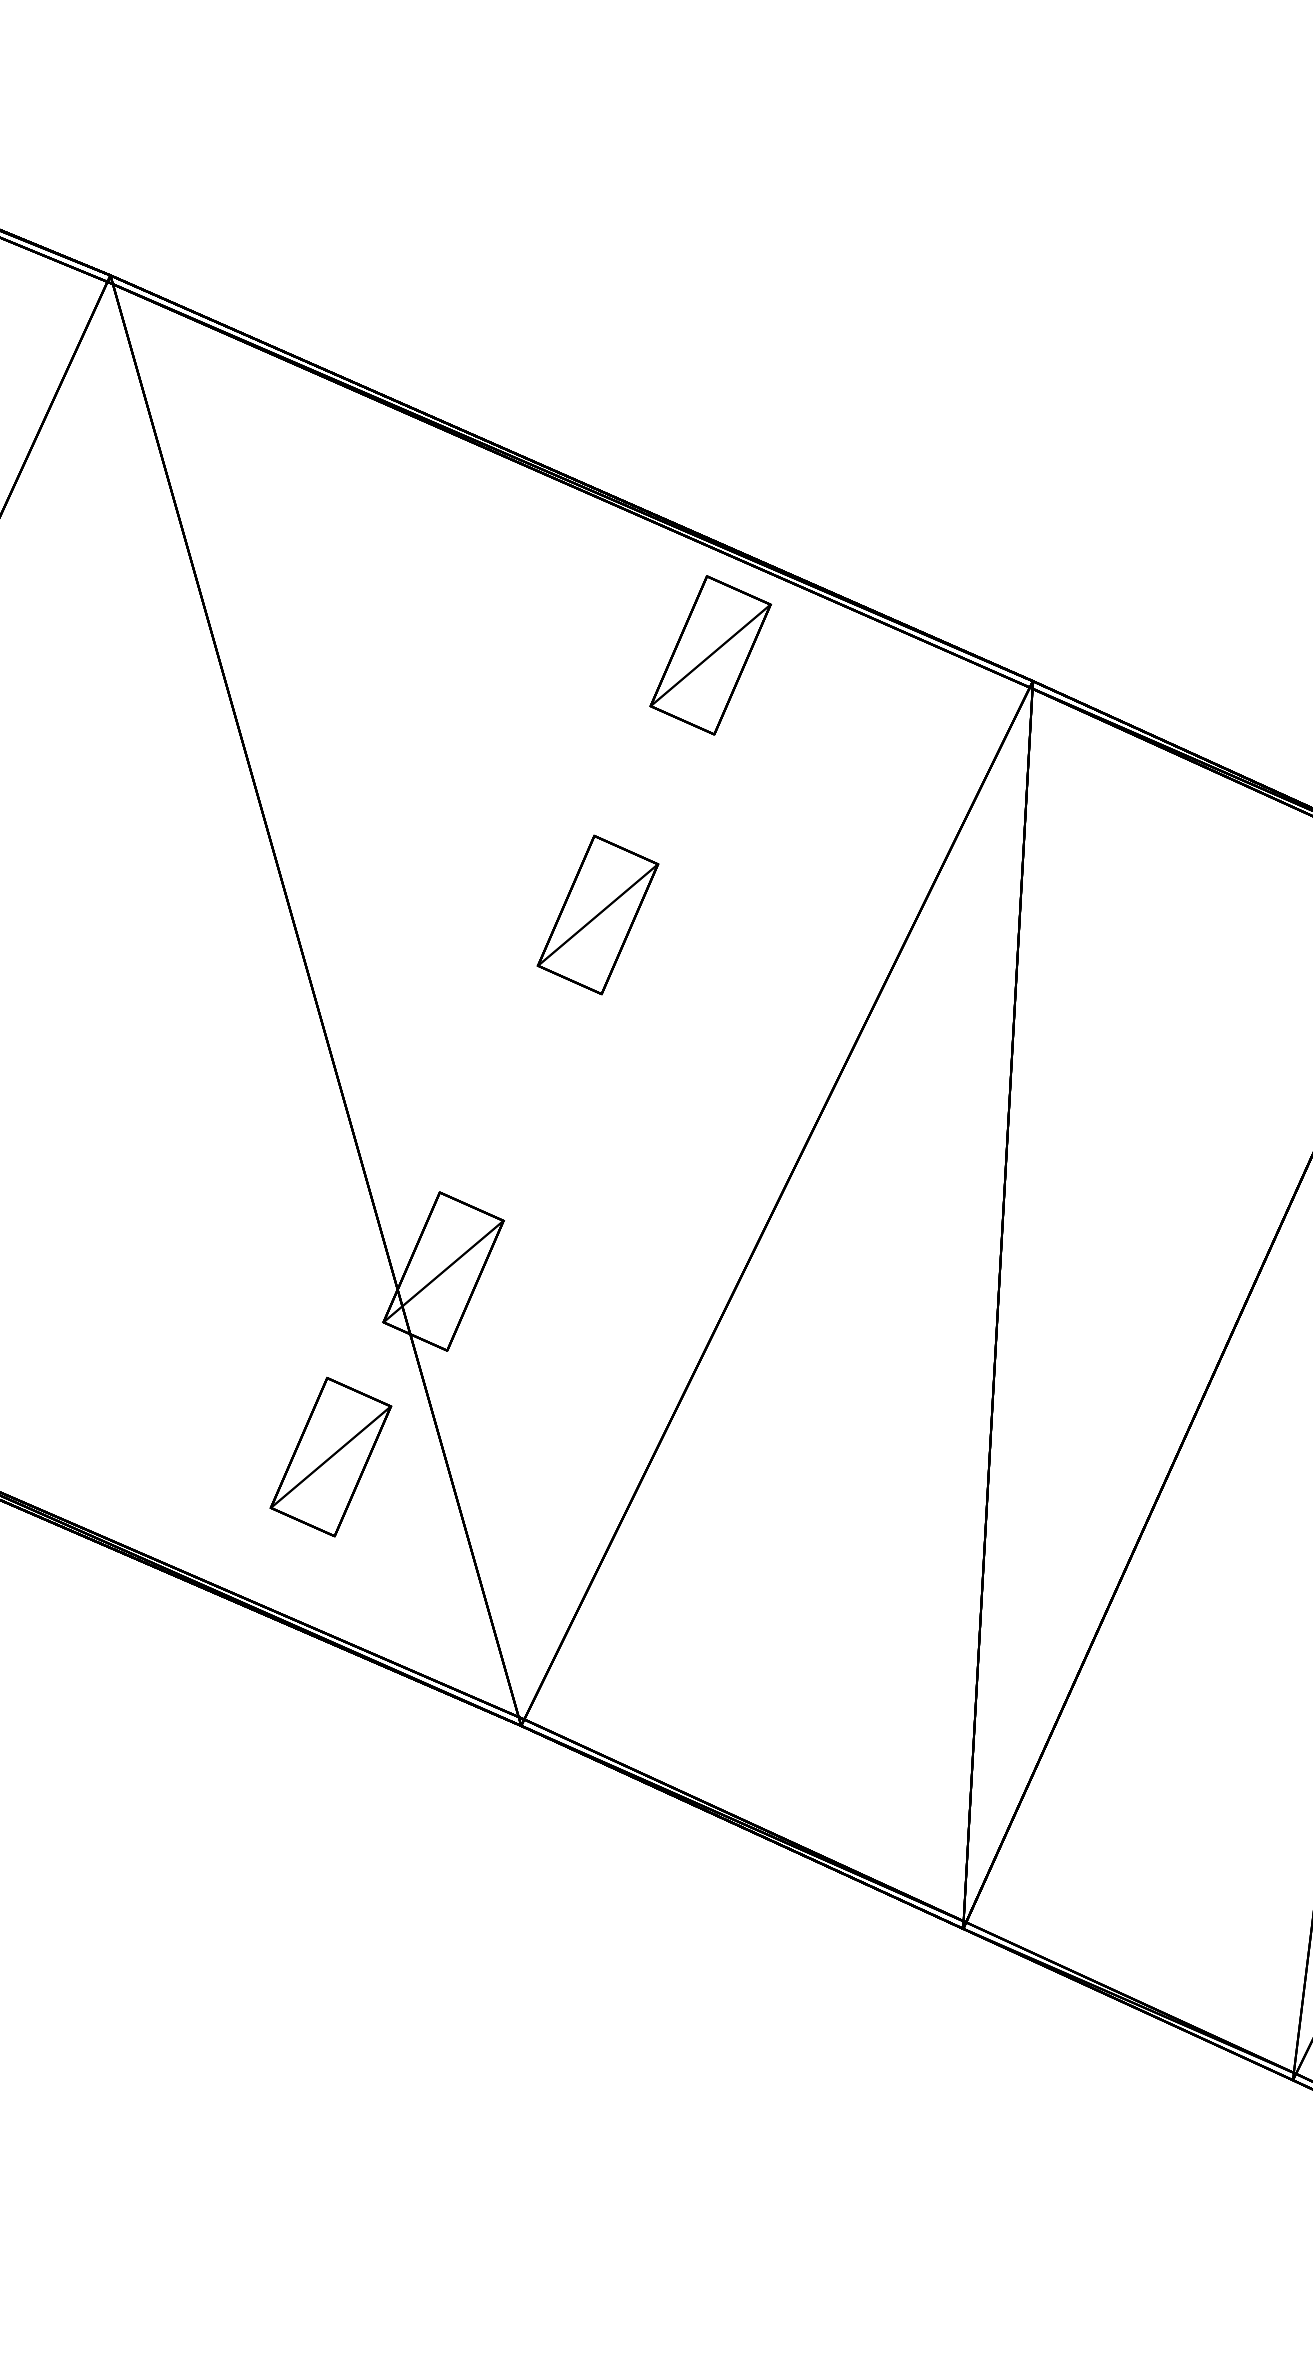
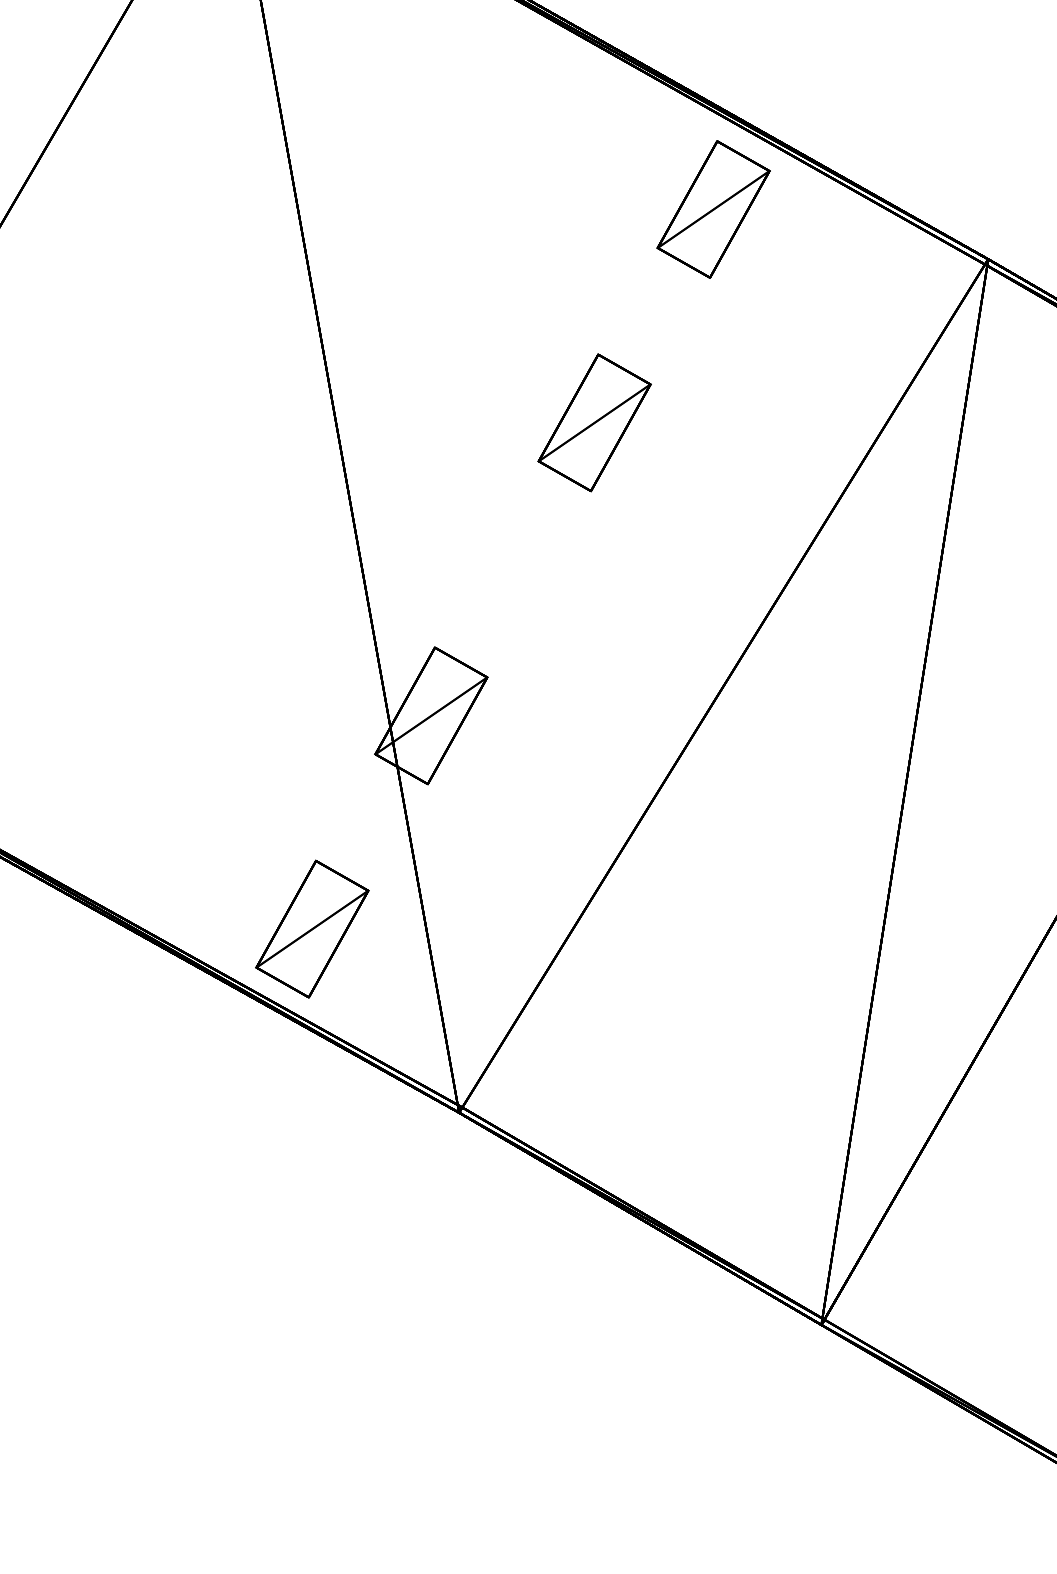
part: (330, 1457) -> (312, 929), moved

